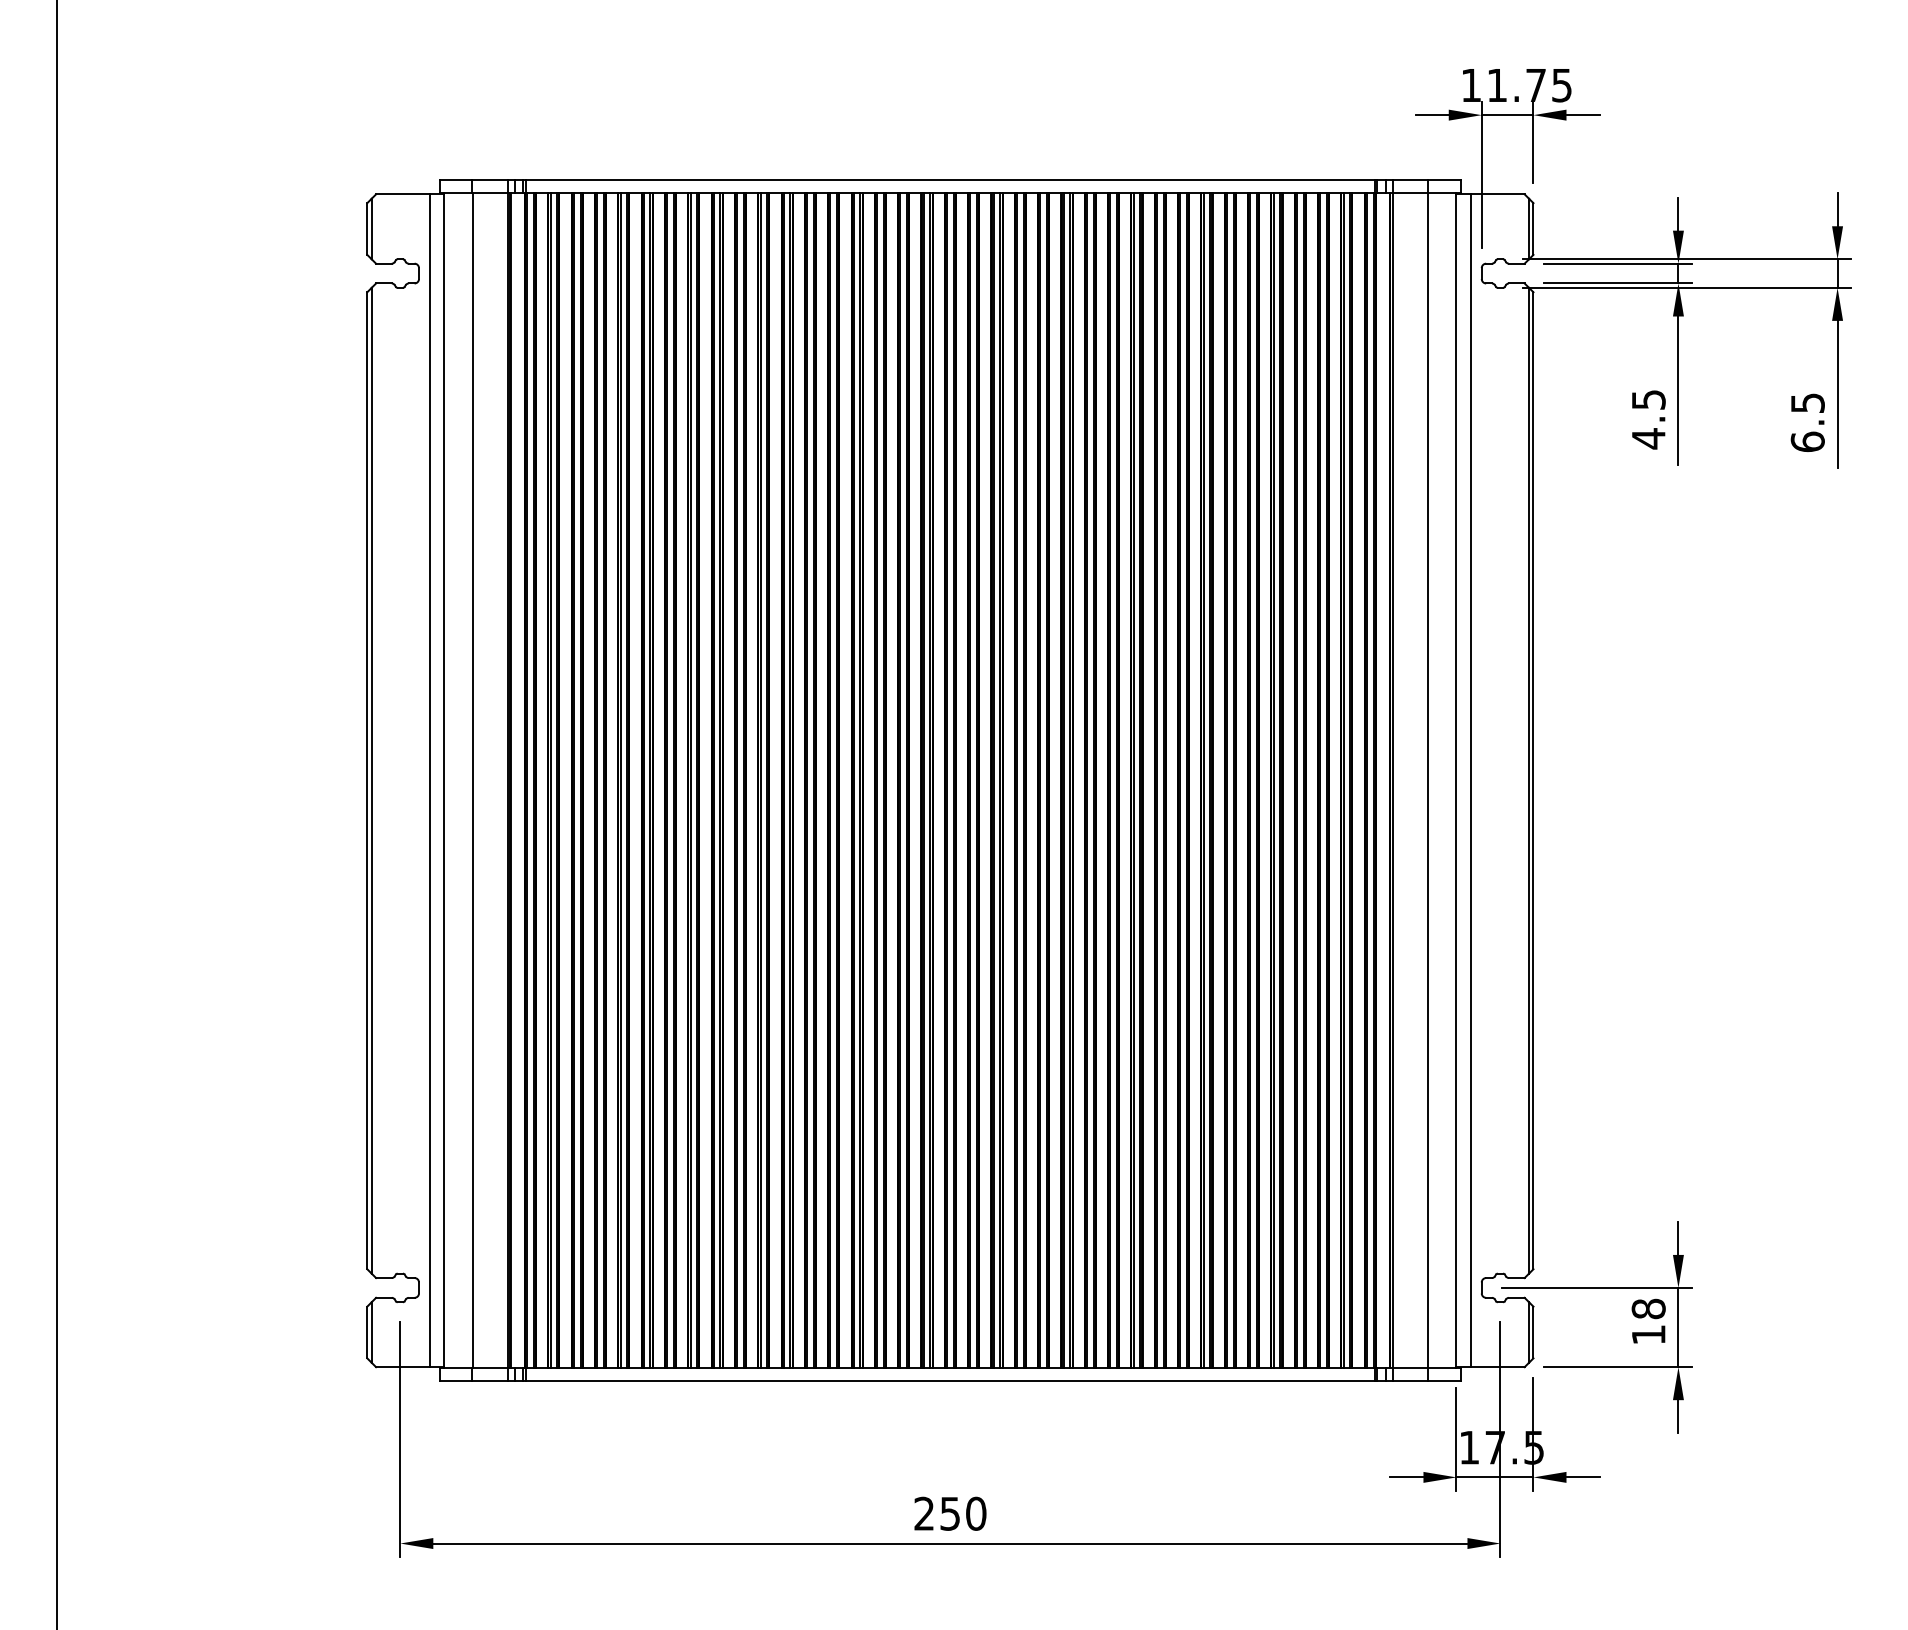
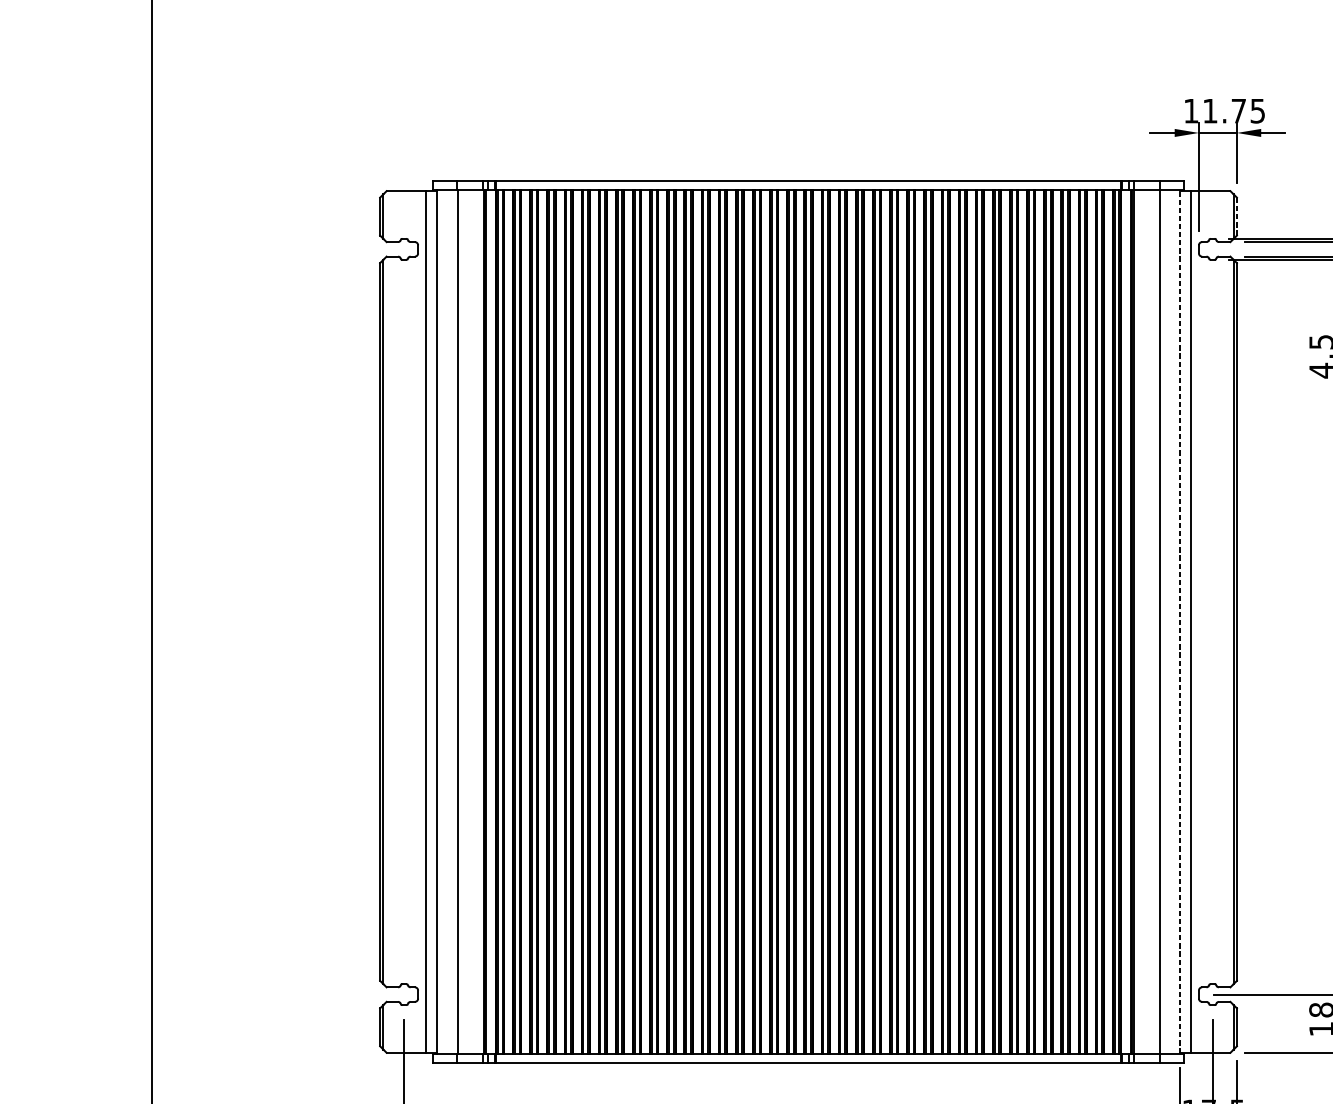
line: (1533, 229) -> (1236, 216), solid -> dashed
line: (1456, 780) -> (1180, 621), solid -> dashed

